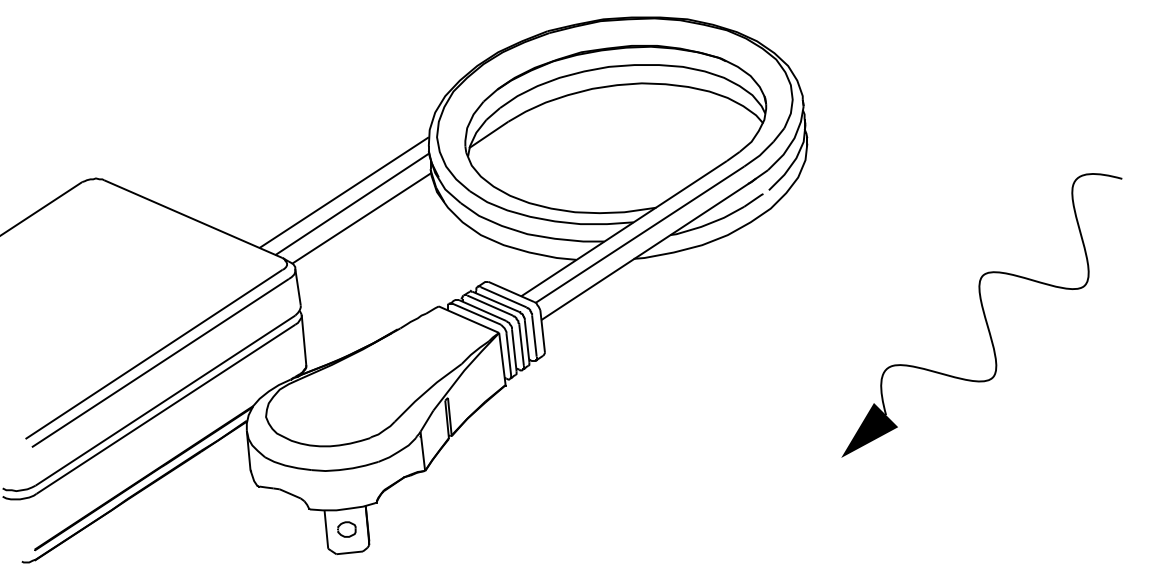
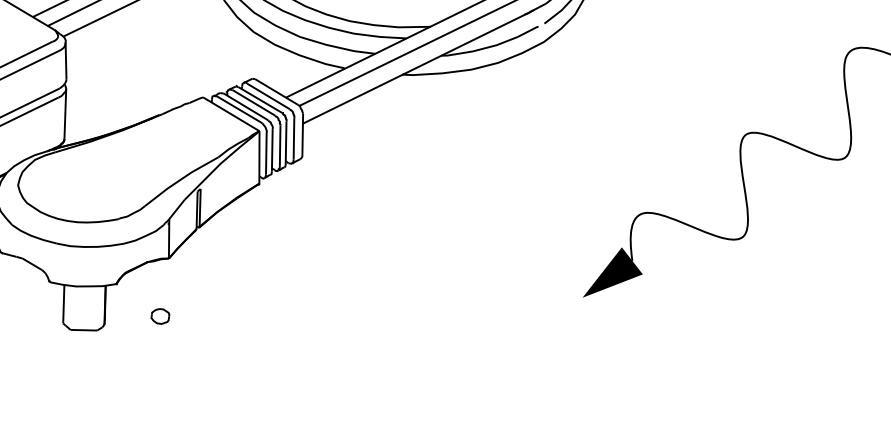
part: (346, 529) -> (159, 316), moved

